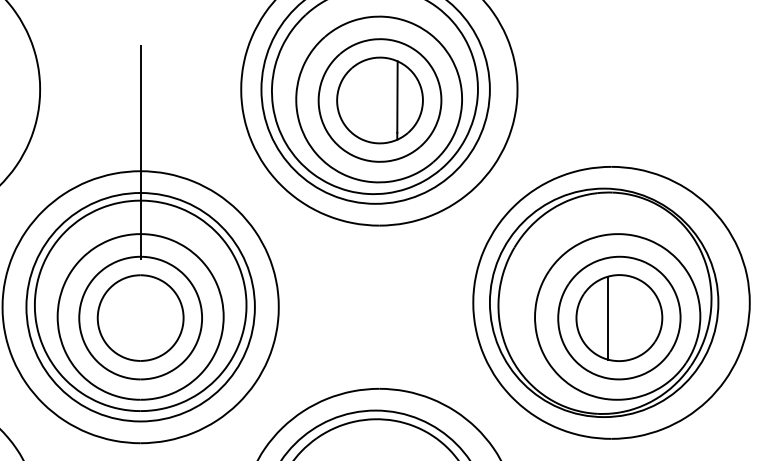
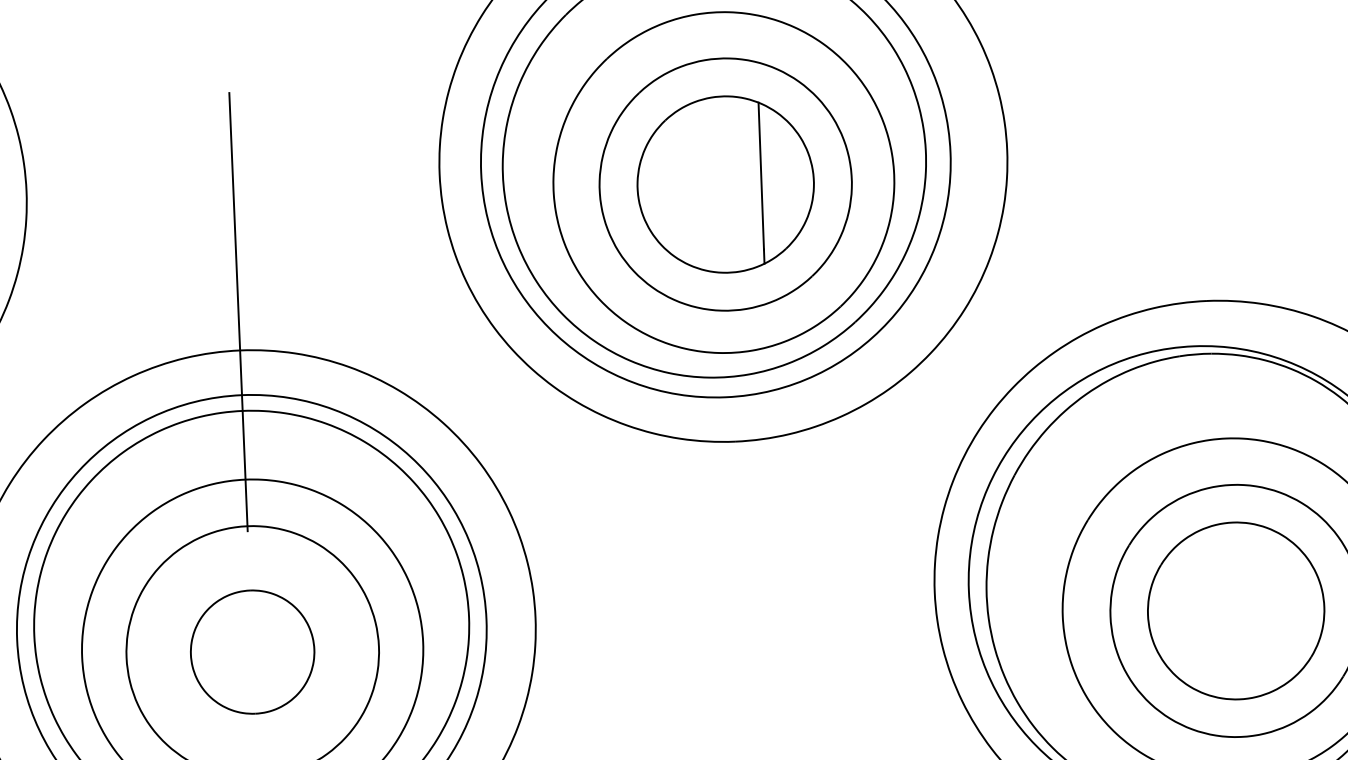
part: (140, 317) -> (252, 650), size x0.7
line: (608, 317) -> (1213, 610), removed

